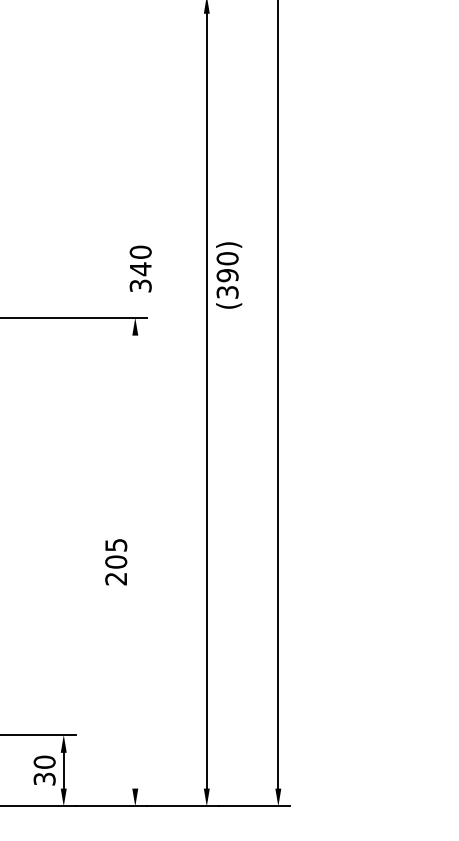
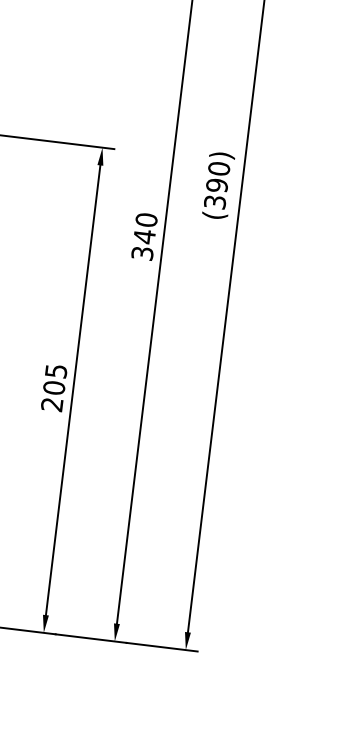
text: (140, 268) -> (144, 236), moved
text: (229, 275) -> (219, 185), moved
line: (135, 561) -> (73, 389), added

